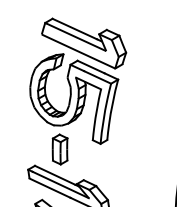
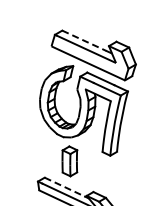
line: (75, 29) -> (85, 41), solid -> dashed
line: (55, 175) -> (65, 187), solid -> dashed

